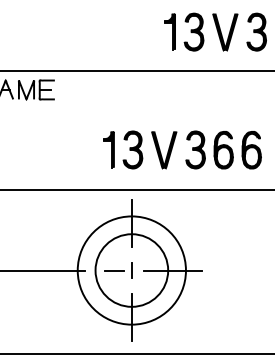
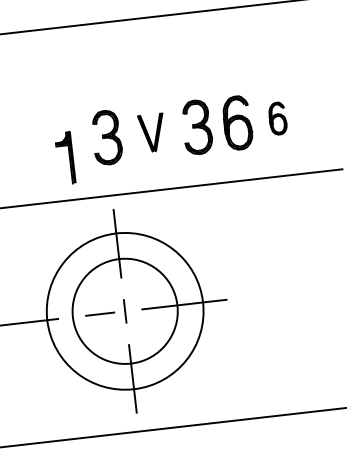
part: (108, 149) -> (64, 157), moved
part: (164, 150) -> (152, 133), size x0.7
part: (251, 150) -> (277, 118), size x0.6

